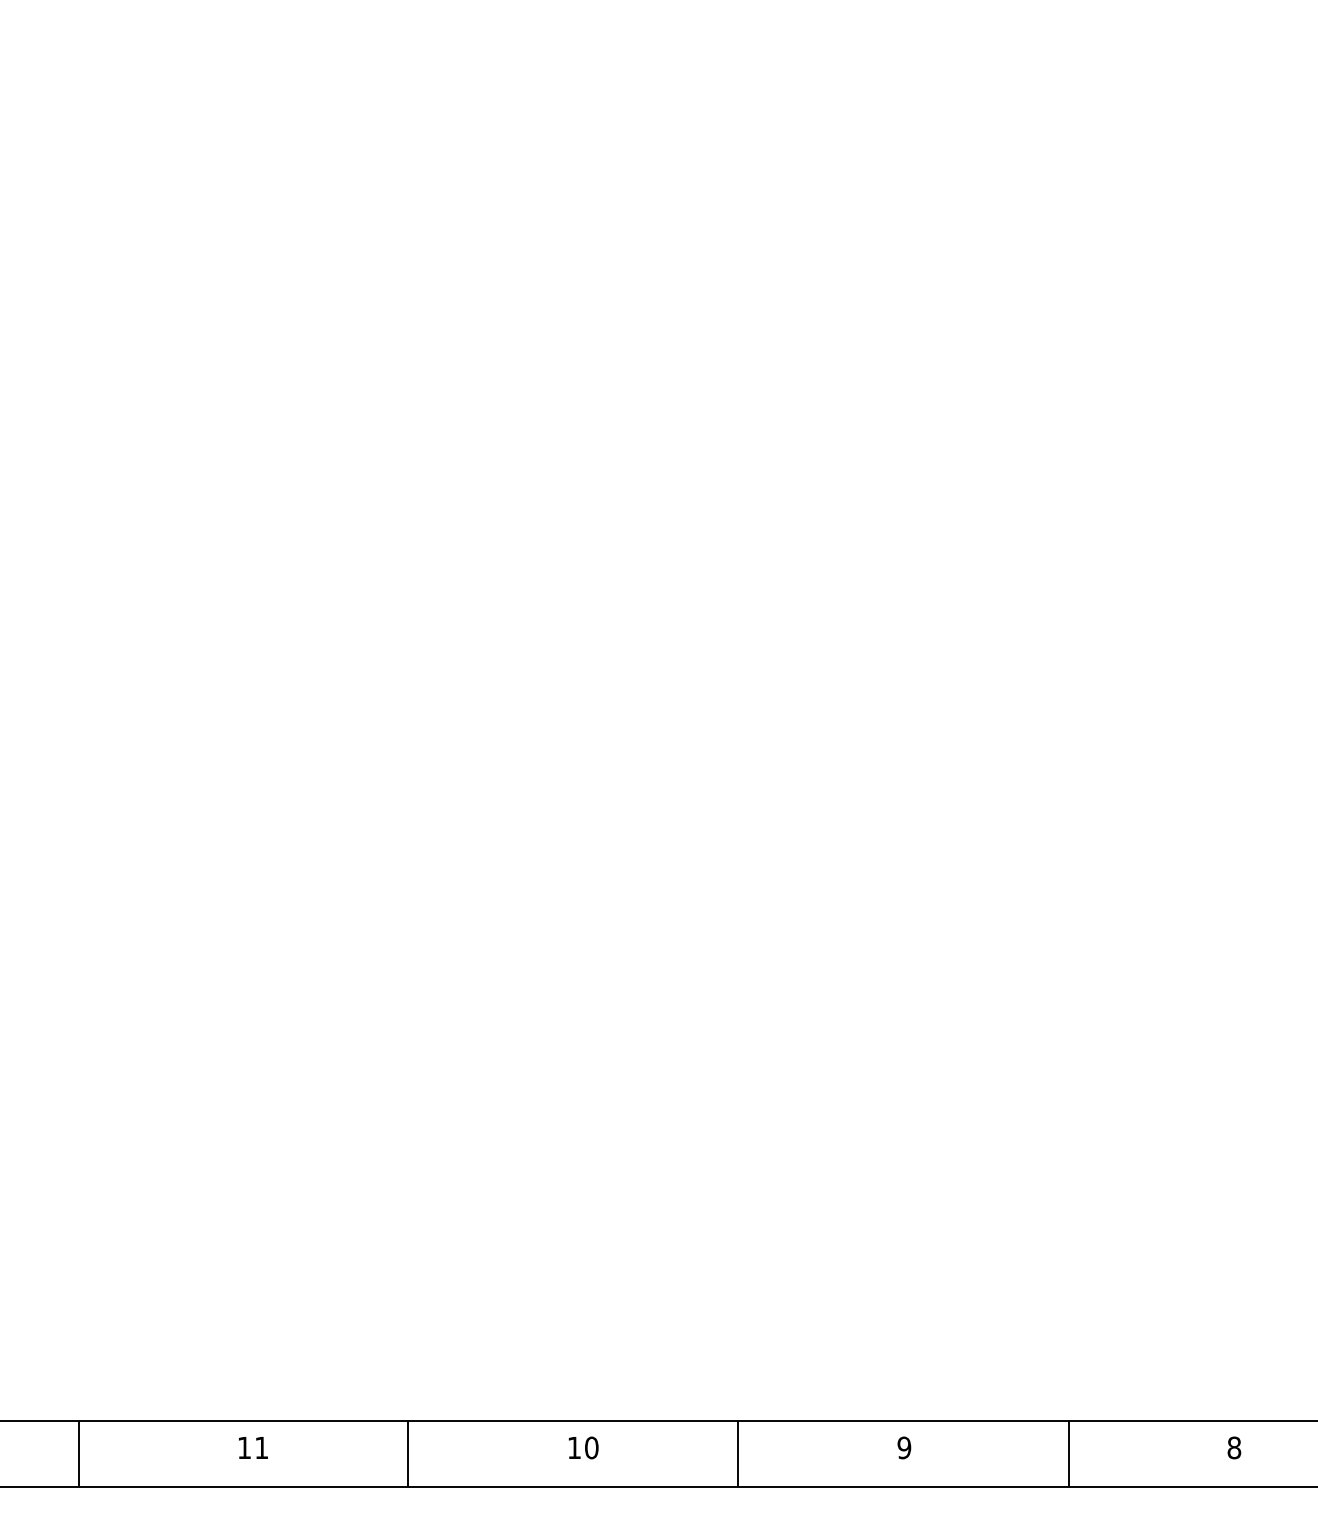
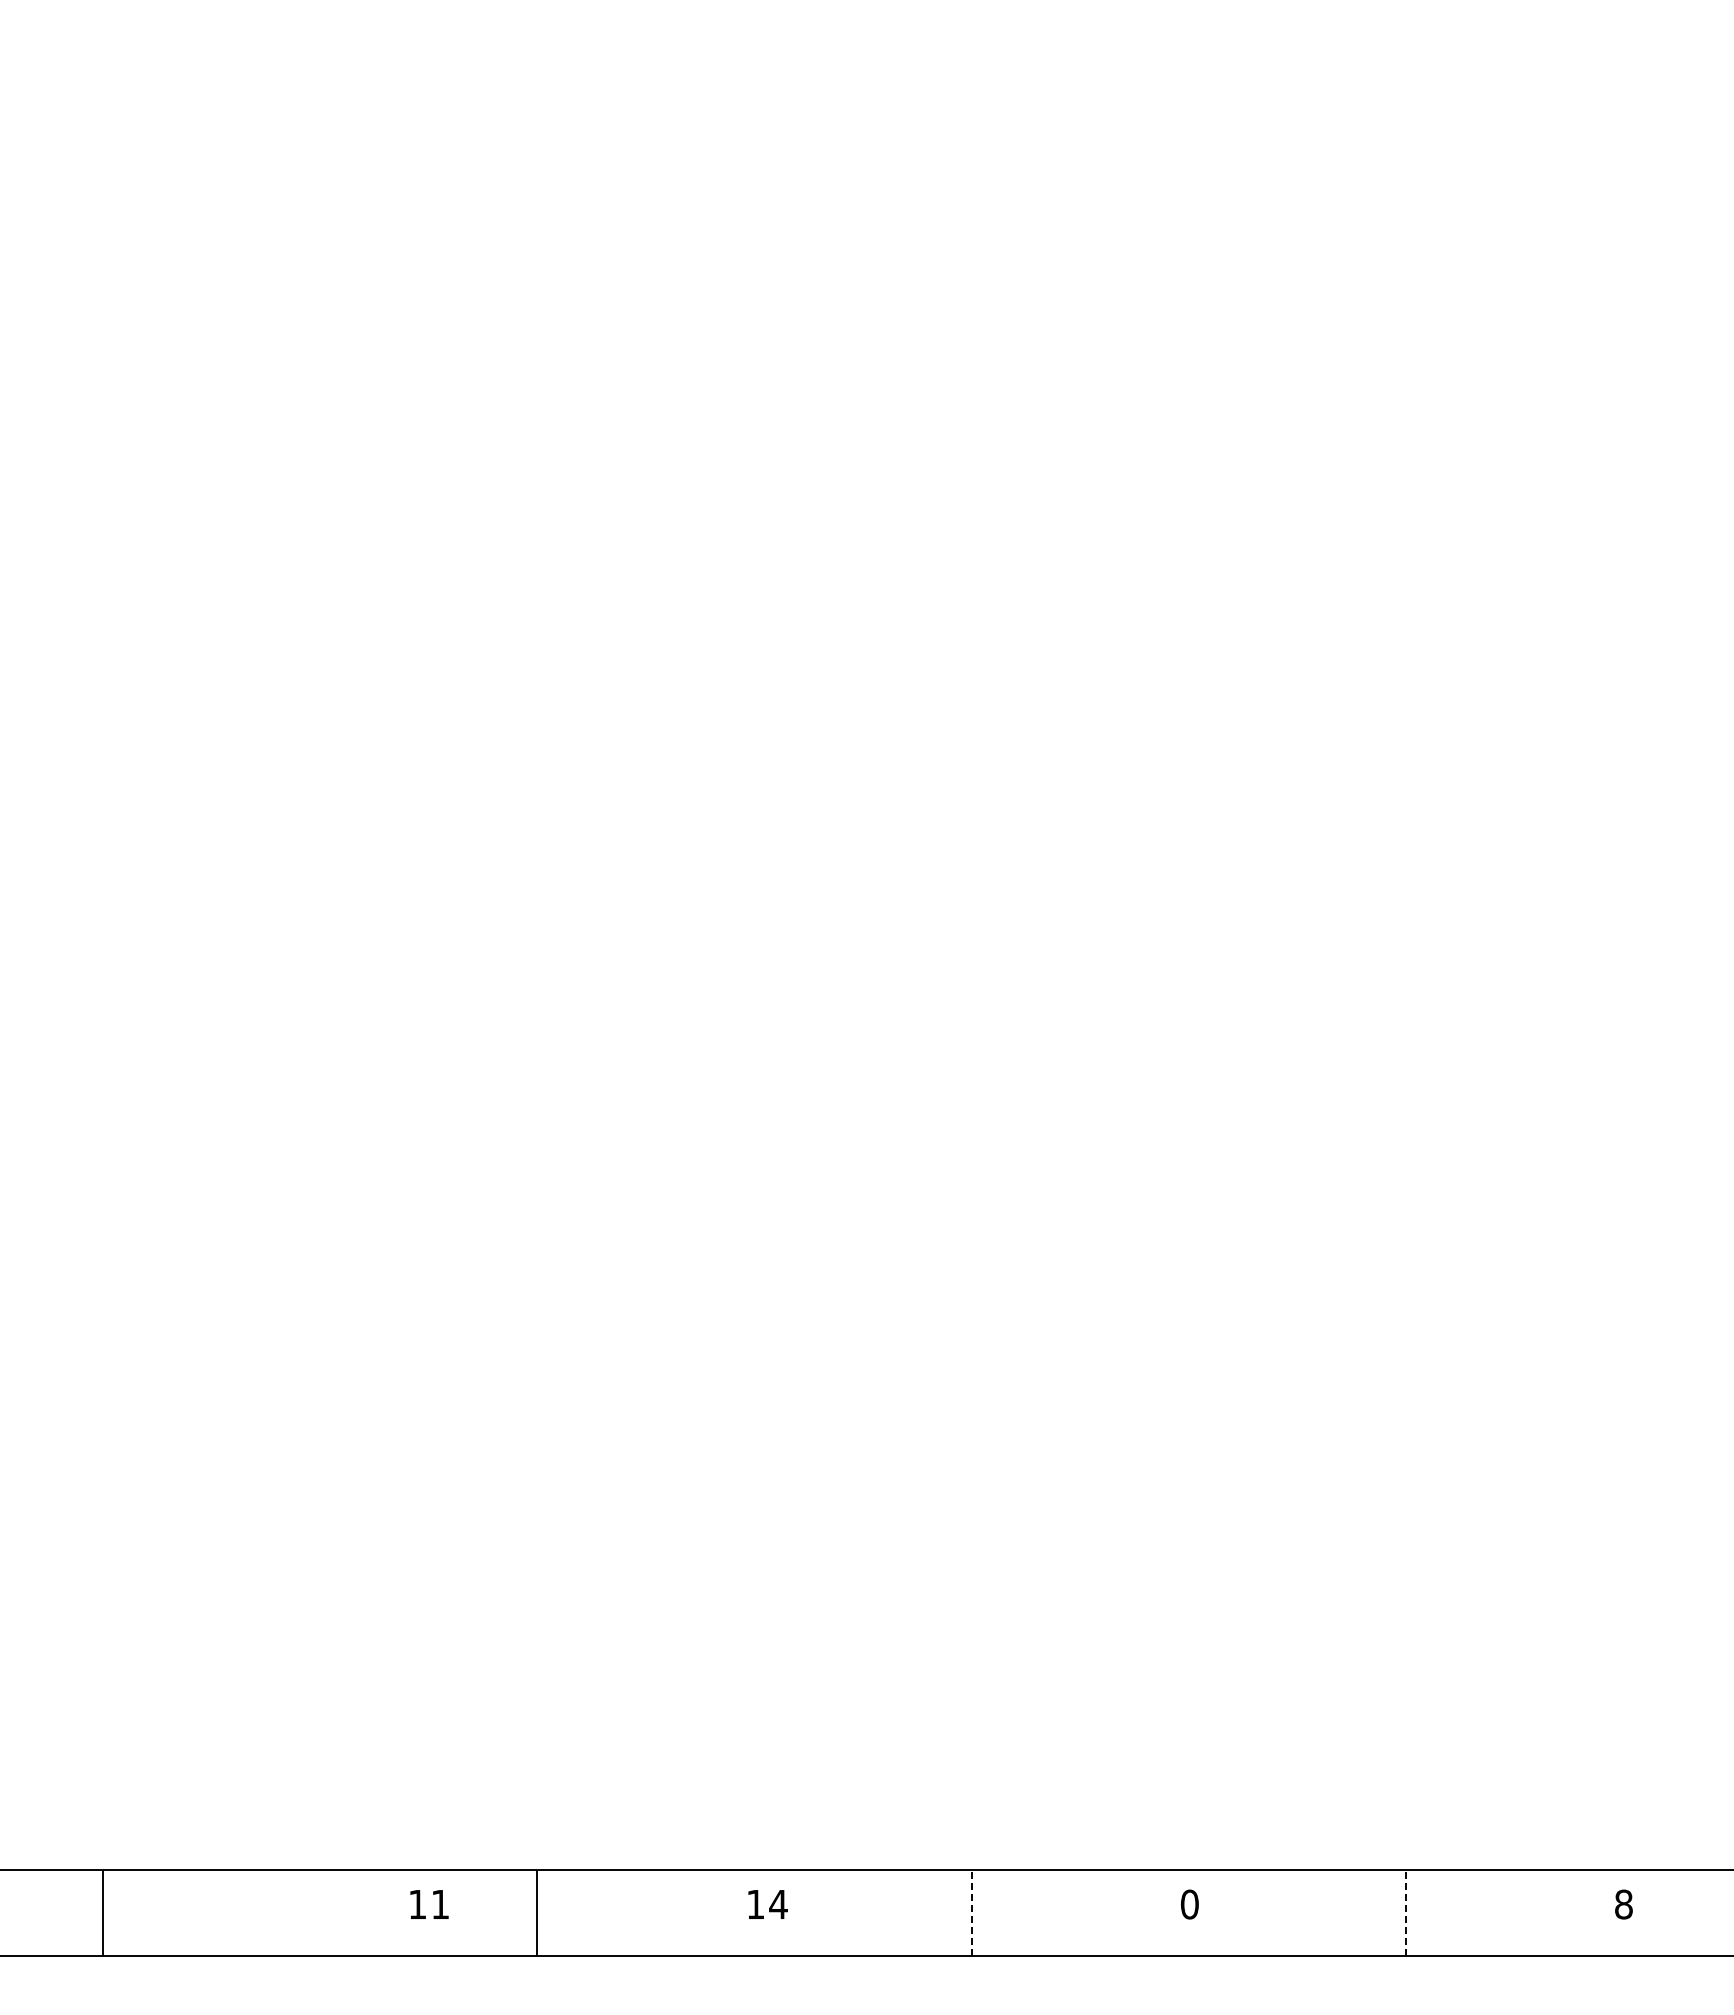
text: (253, 1447) -> (429, 1904), moved
text: (591, 1447) -> (778, 1904), 10 -> 14
text: (904, 1447) -> (1189, 1904), 9 -> 0
line: (738, 1453) -> (971, 1912), solid -> dashed
line: (1068, 1453) -> (1405, 1912), solid -> dashed

